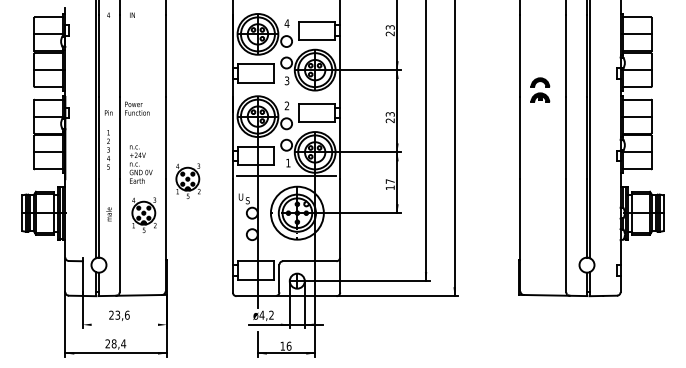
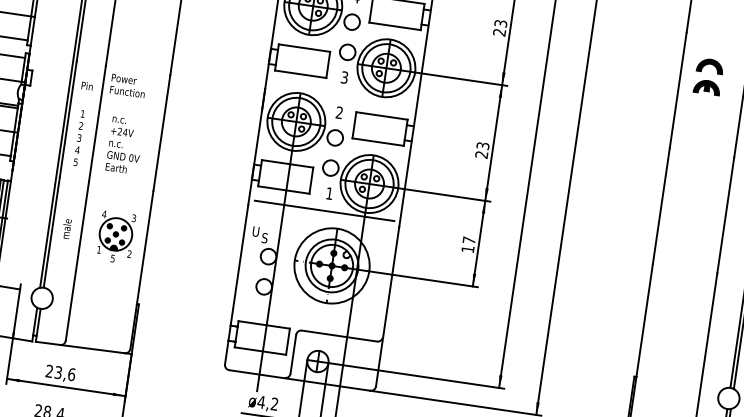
part: (540, 89) -> (709, 75), moved
text: (140, 164) -> (124, 145), moved
part: (187, 180) -> (184, 197), removed
line: (124, 324) -> (65, 387), added

